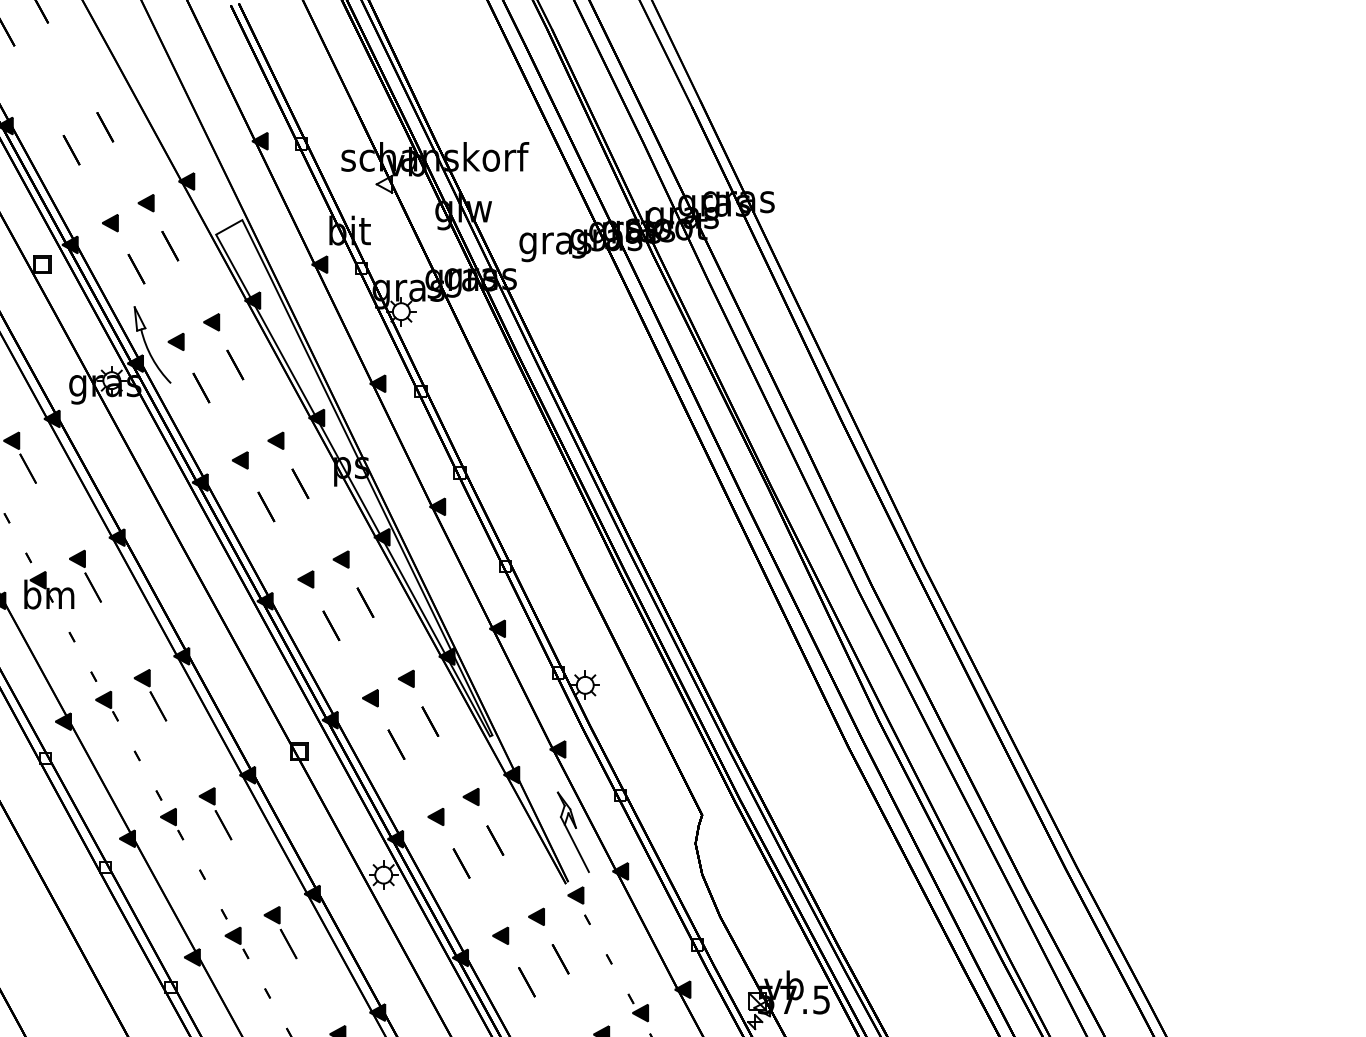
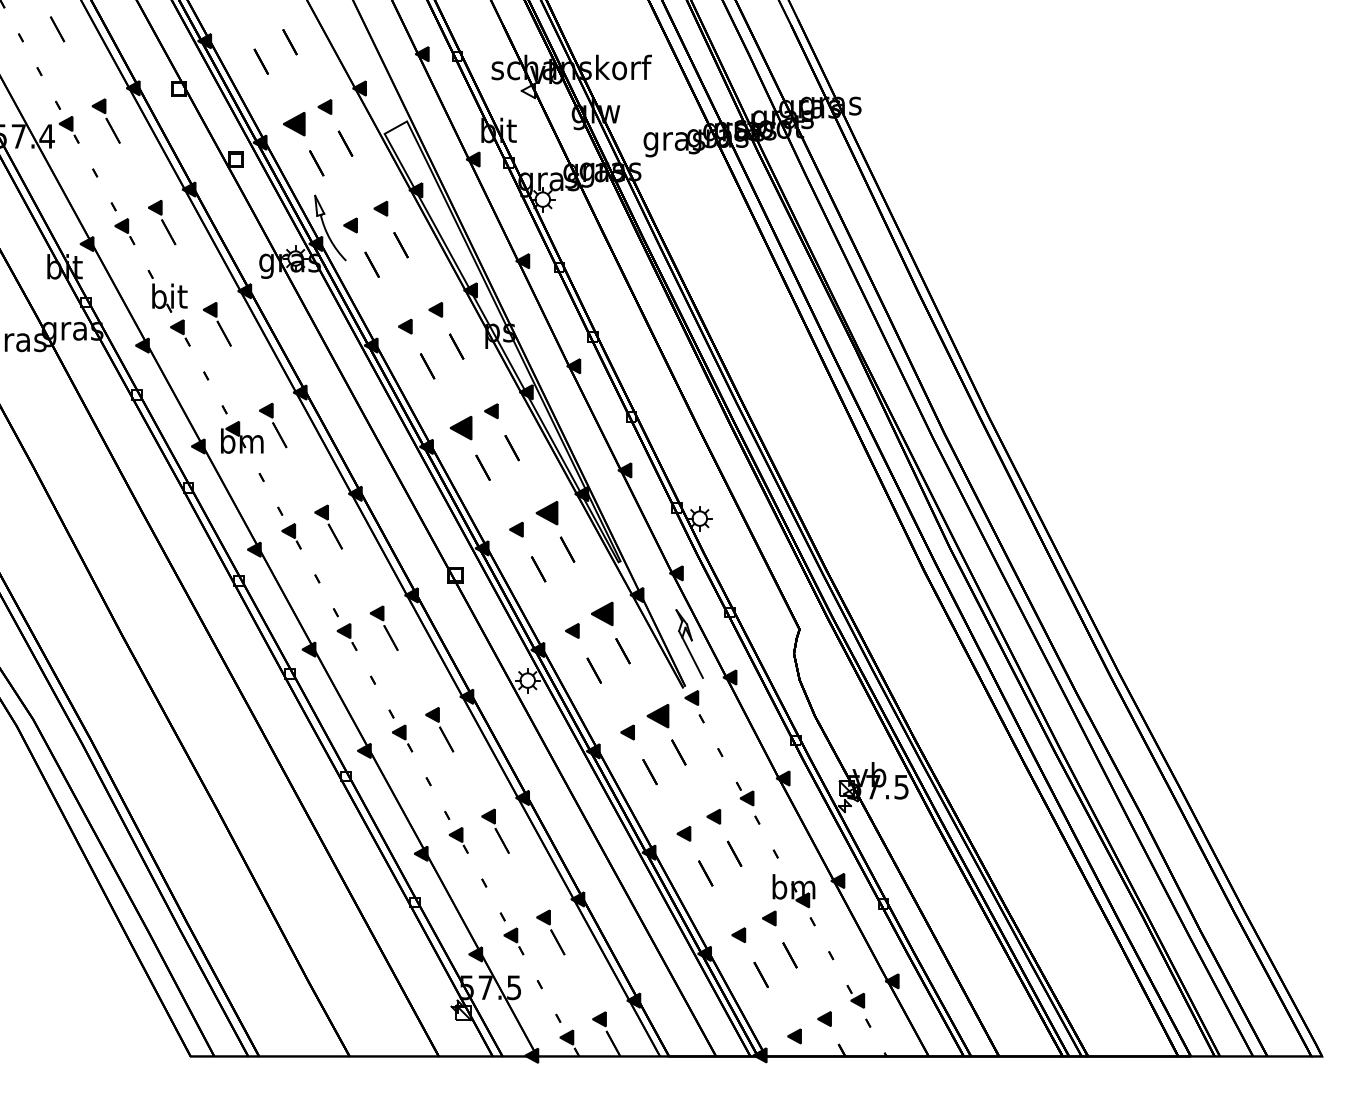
part: (110, 222) -> (294, 123), size x1.6
part: (306, 579) -> (461, 428), size x1.6
part: (405, 678) -> (546, 512), size x1.6
part: (471, 796) -> (602, 613), size x1.6
part: (536, 917) -> (658, 716), size x1.6

